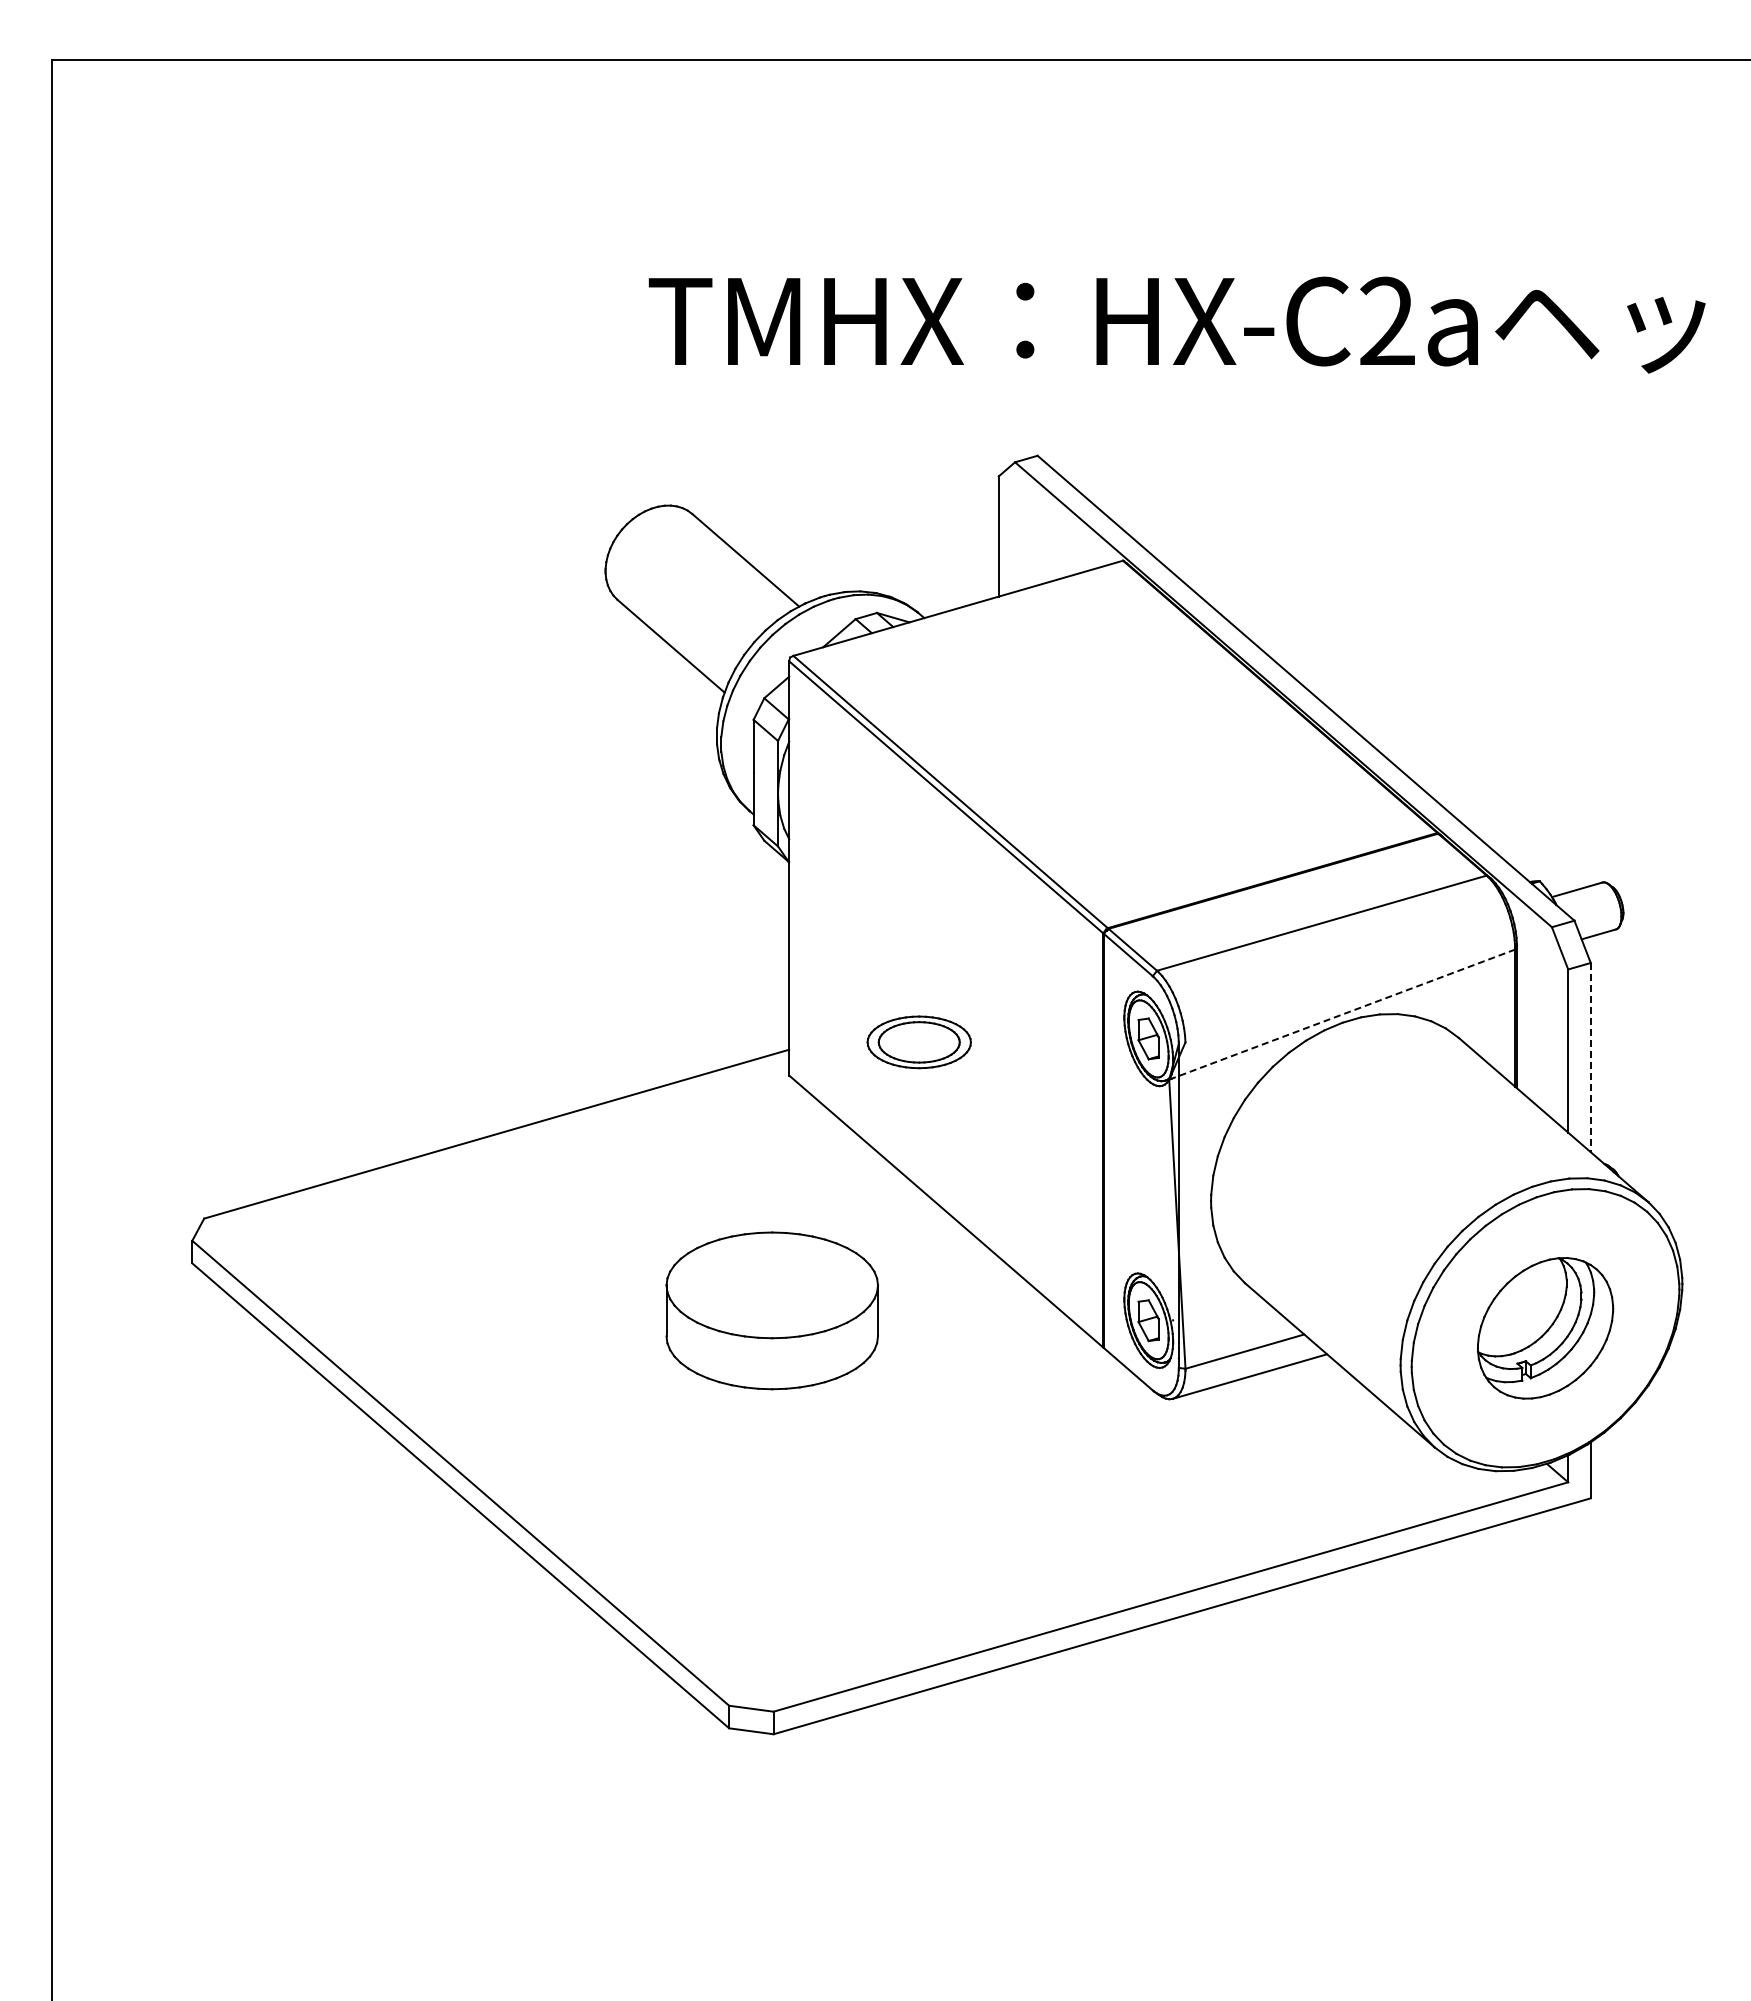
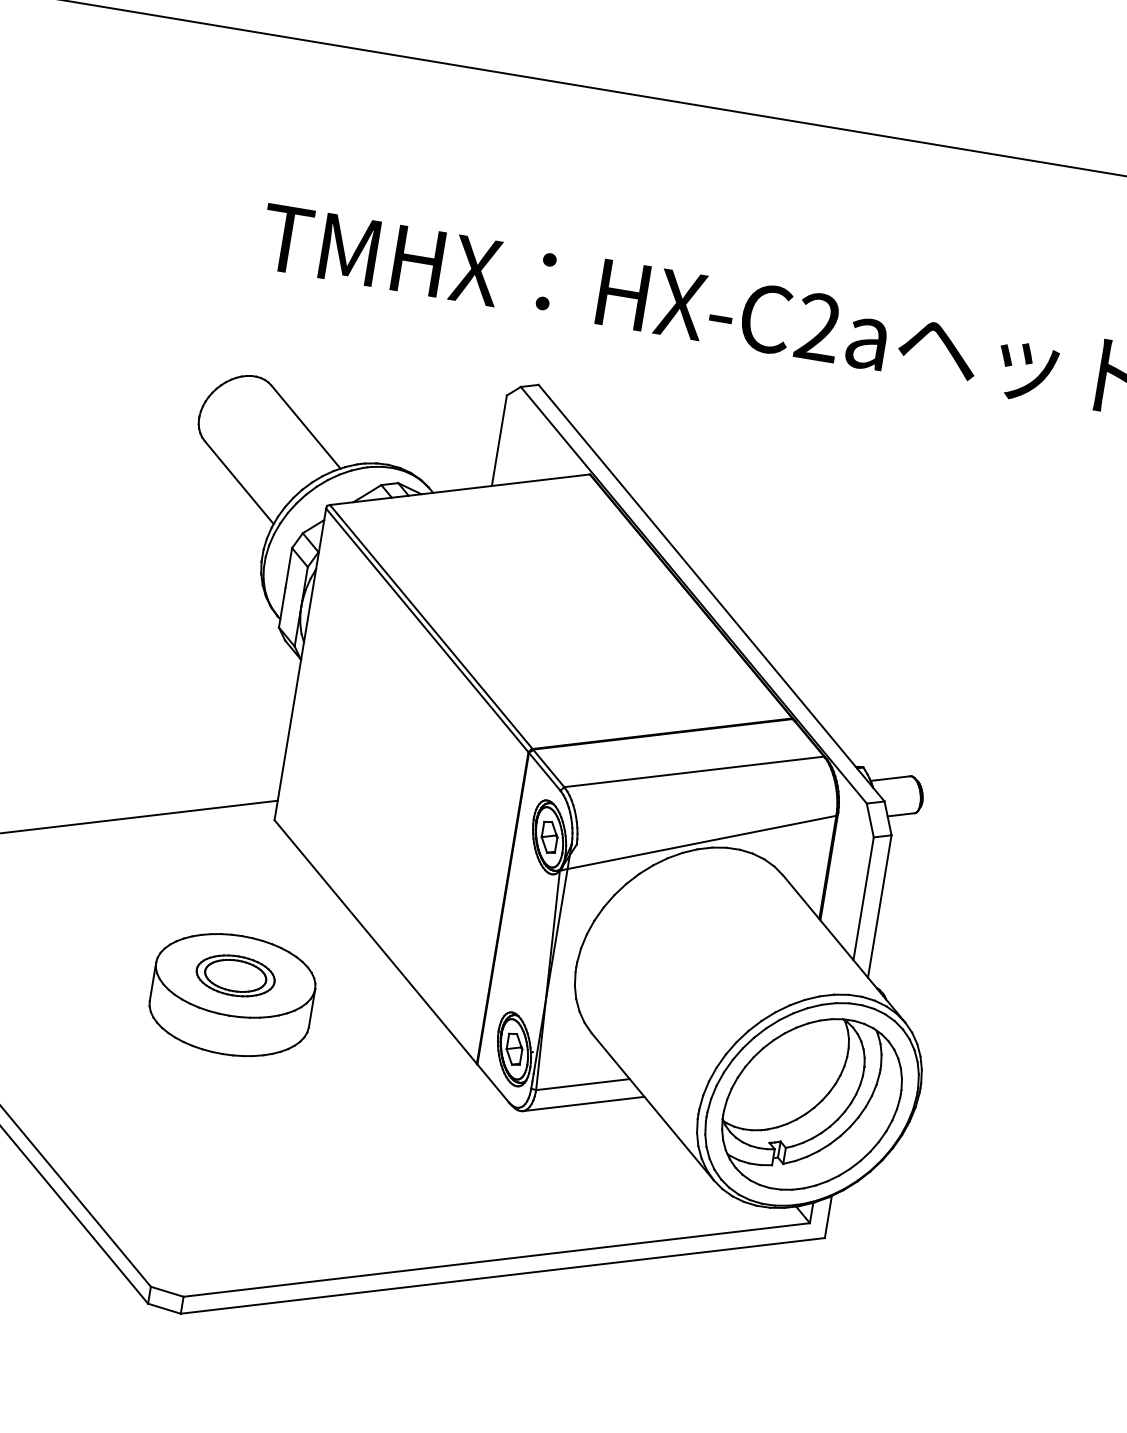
line: (1342, 1014) -> (698, 843), dashed -> solid
part: (918, 1042) -> (235, 975), moved
line: (1590, 1057) -> (879, 906), dashed -> solid
part: (1545, 1328) -> (811, 1104), size x1.67

